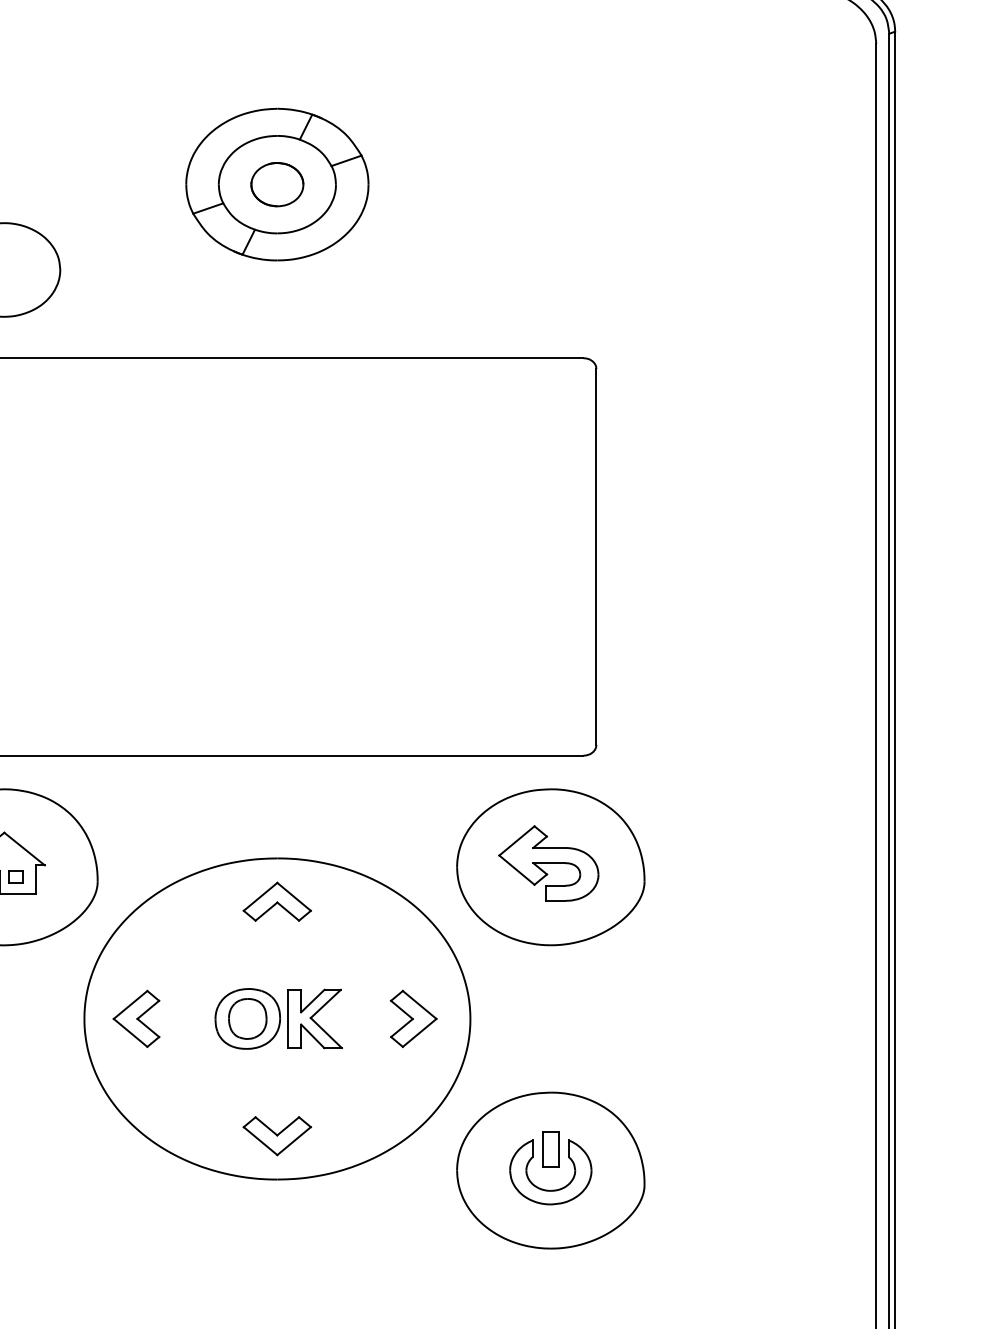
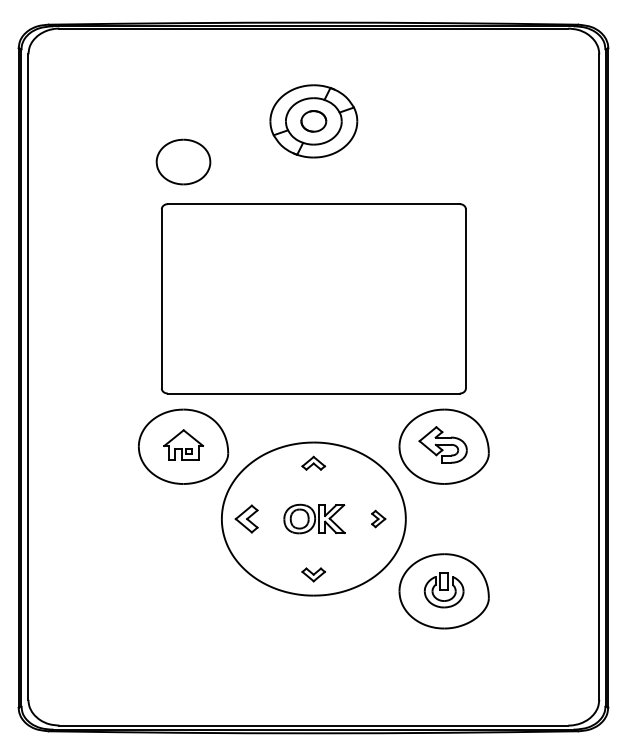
part: (276, 902) -> (313, 463), size x0.7
part: (413, 1017) -> (378, 518), size x0.6
part: (276, 1135) -> (313, 574), size x0.7

